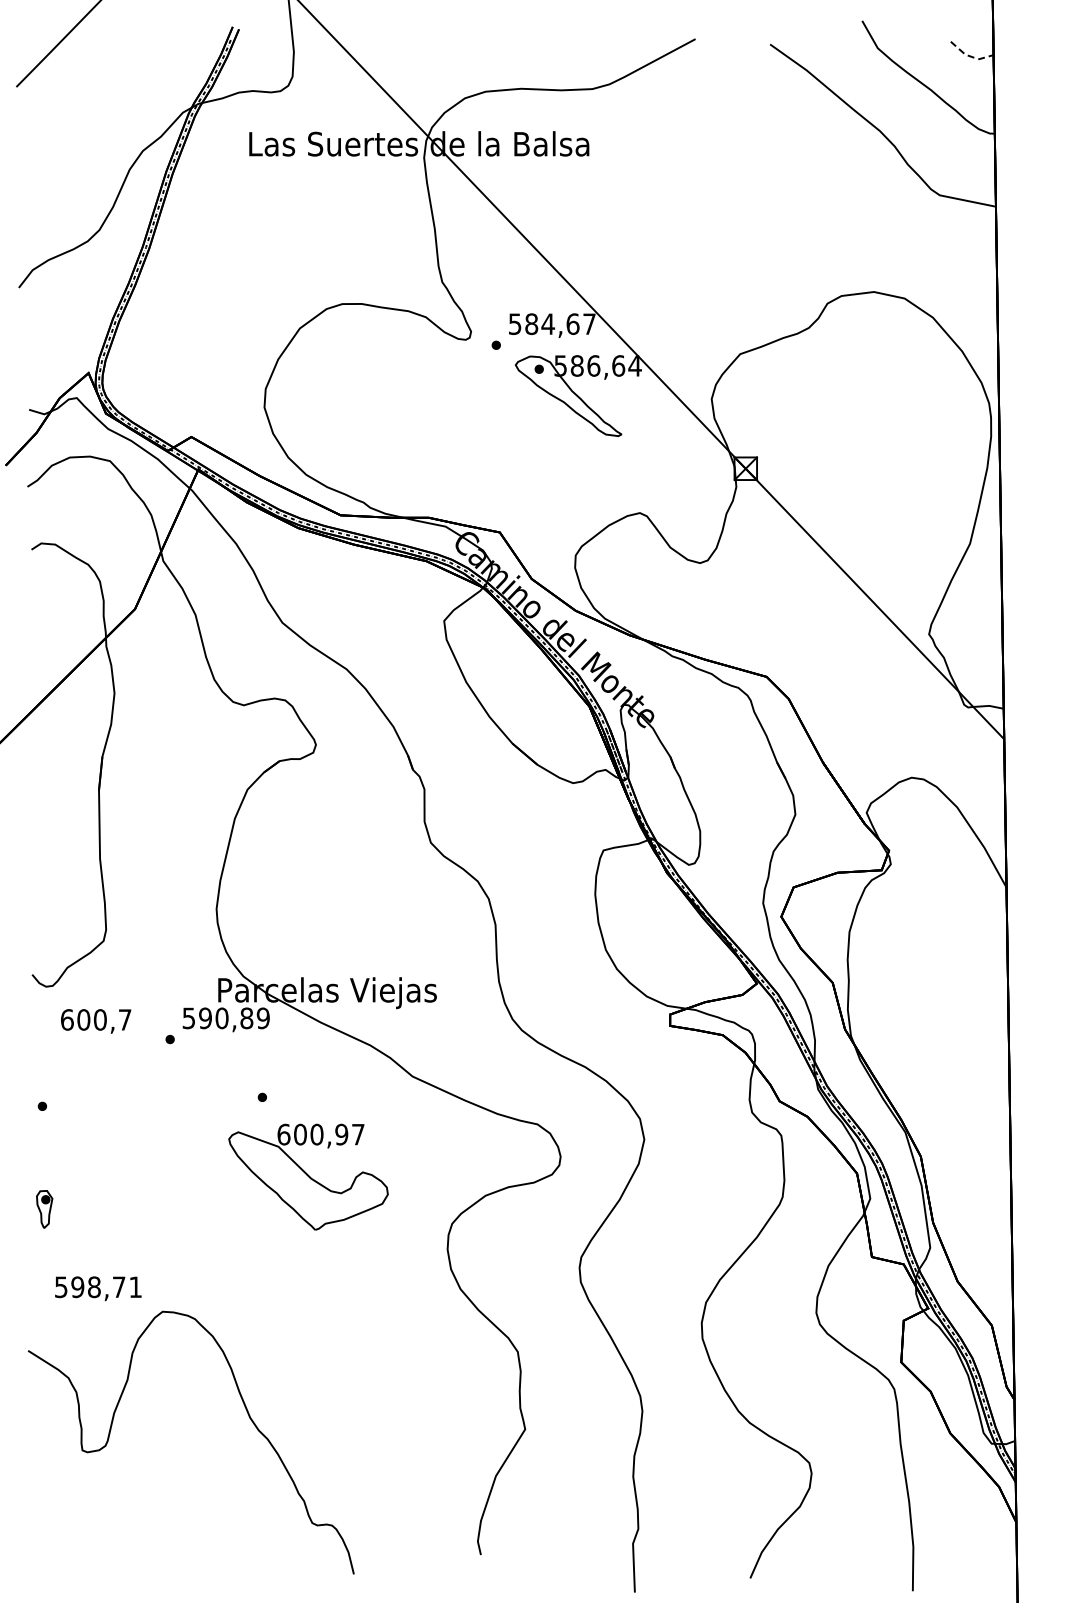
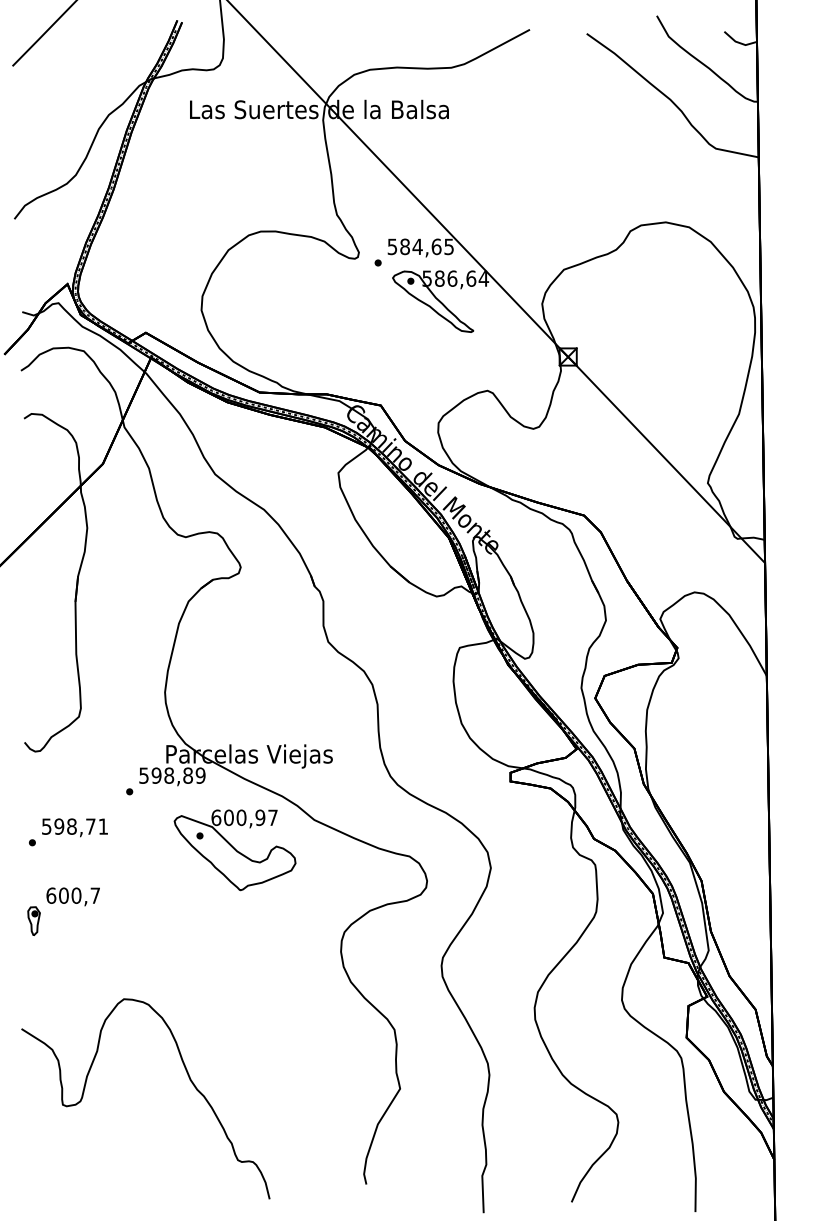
line: (970, 56) -> (739, 42), dashed -> solid
text: (589, 324) -> (449, 247), 584,67 -> 584,65
text: (221, 1018) -> (168, 775), 590,89 -> 598,89
text: (96, 1021) -> (73, 896), moved
part: (308, 1176) -> (235, 849), moved
text: (98, 1288) -> (75, 827), moved

